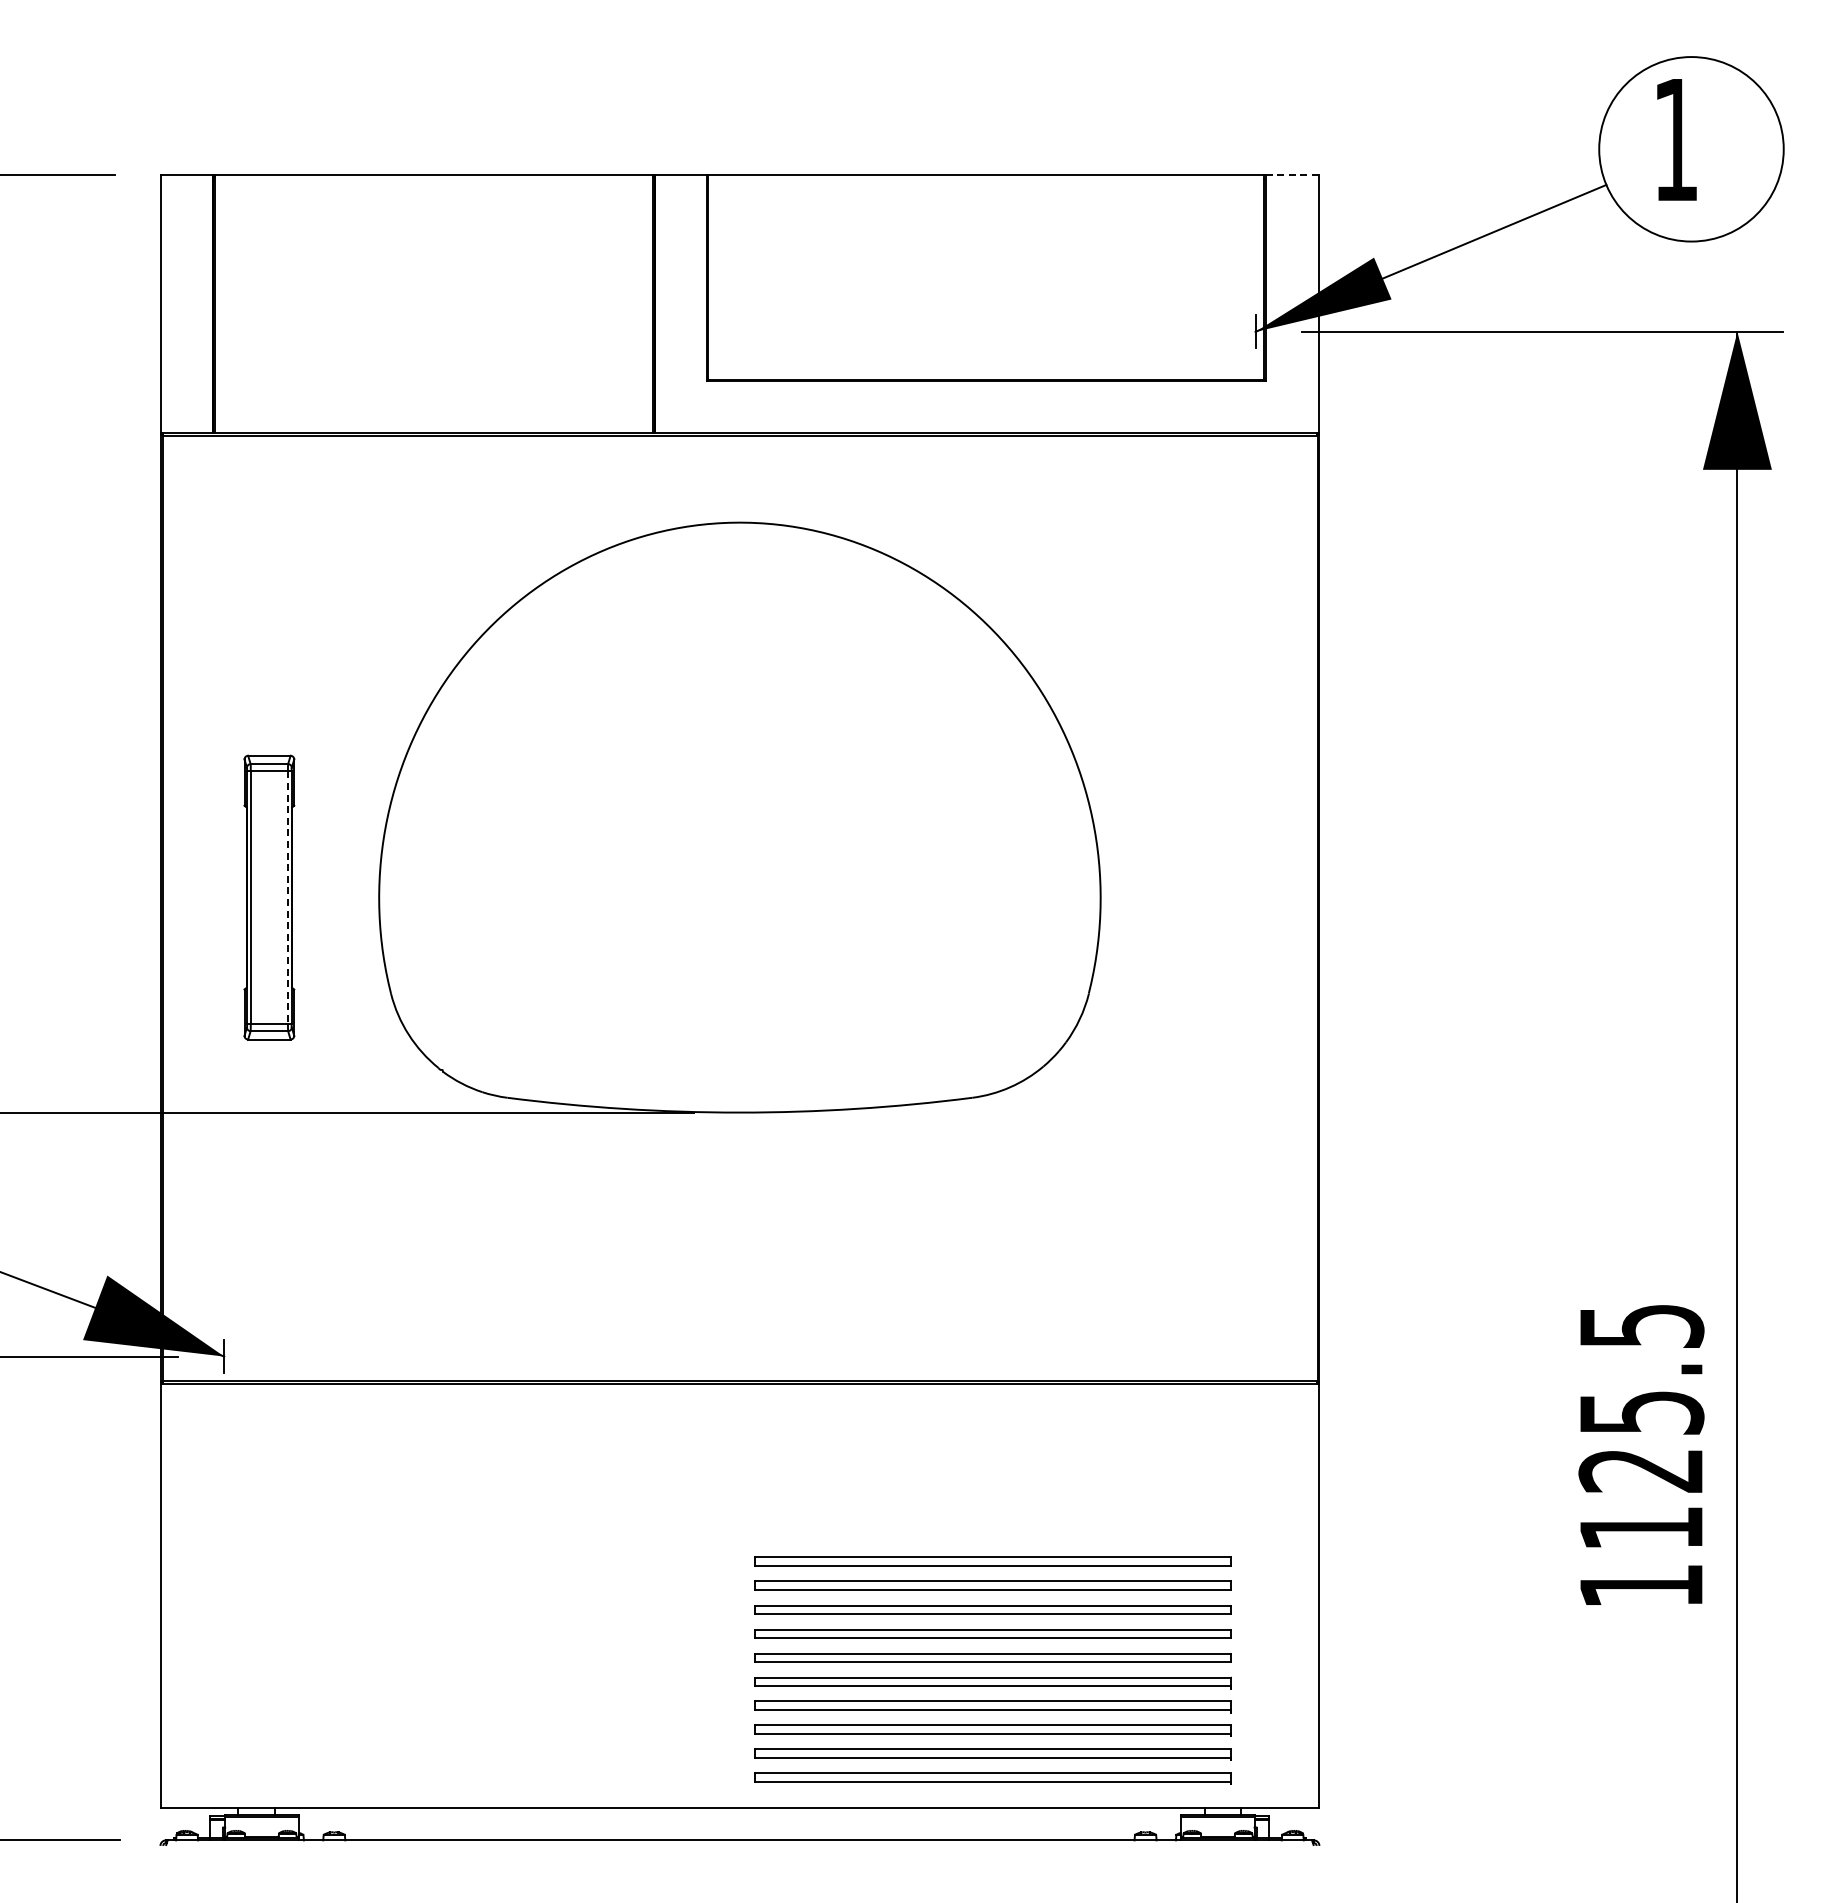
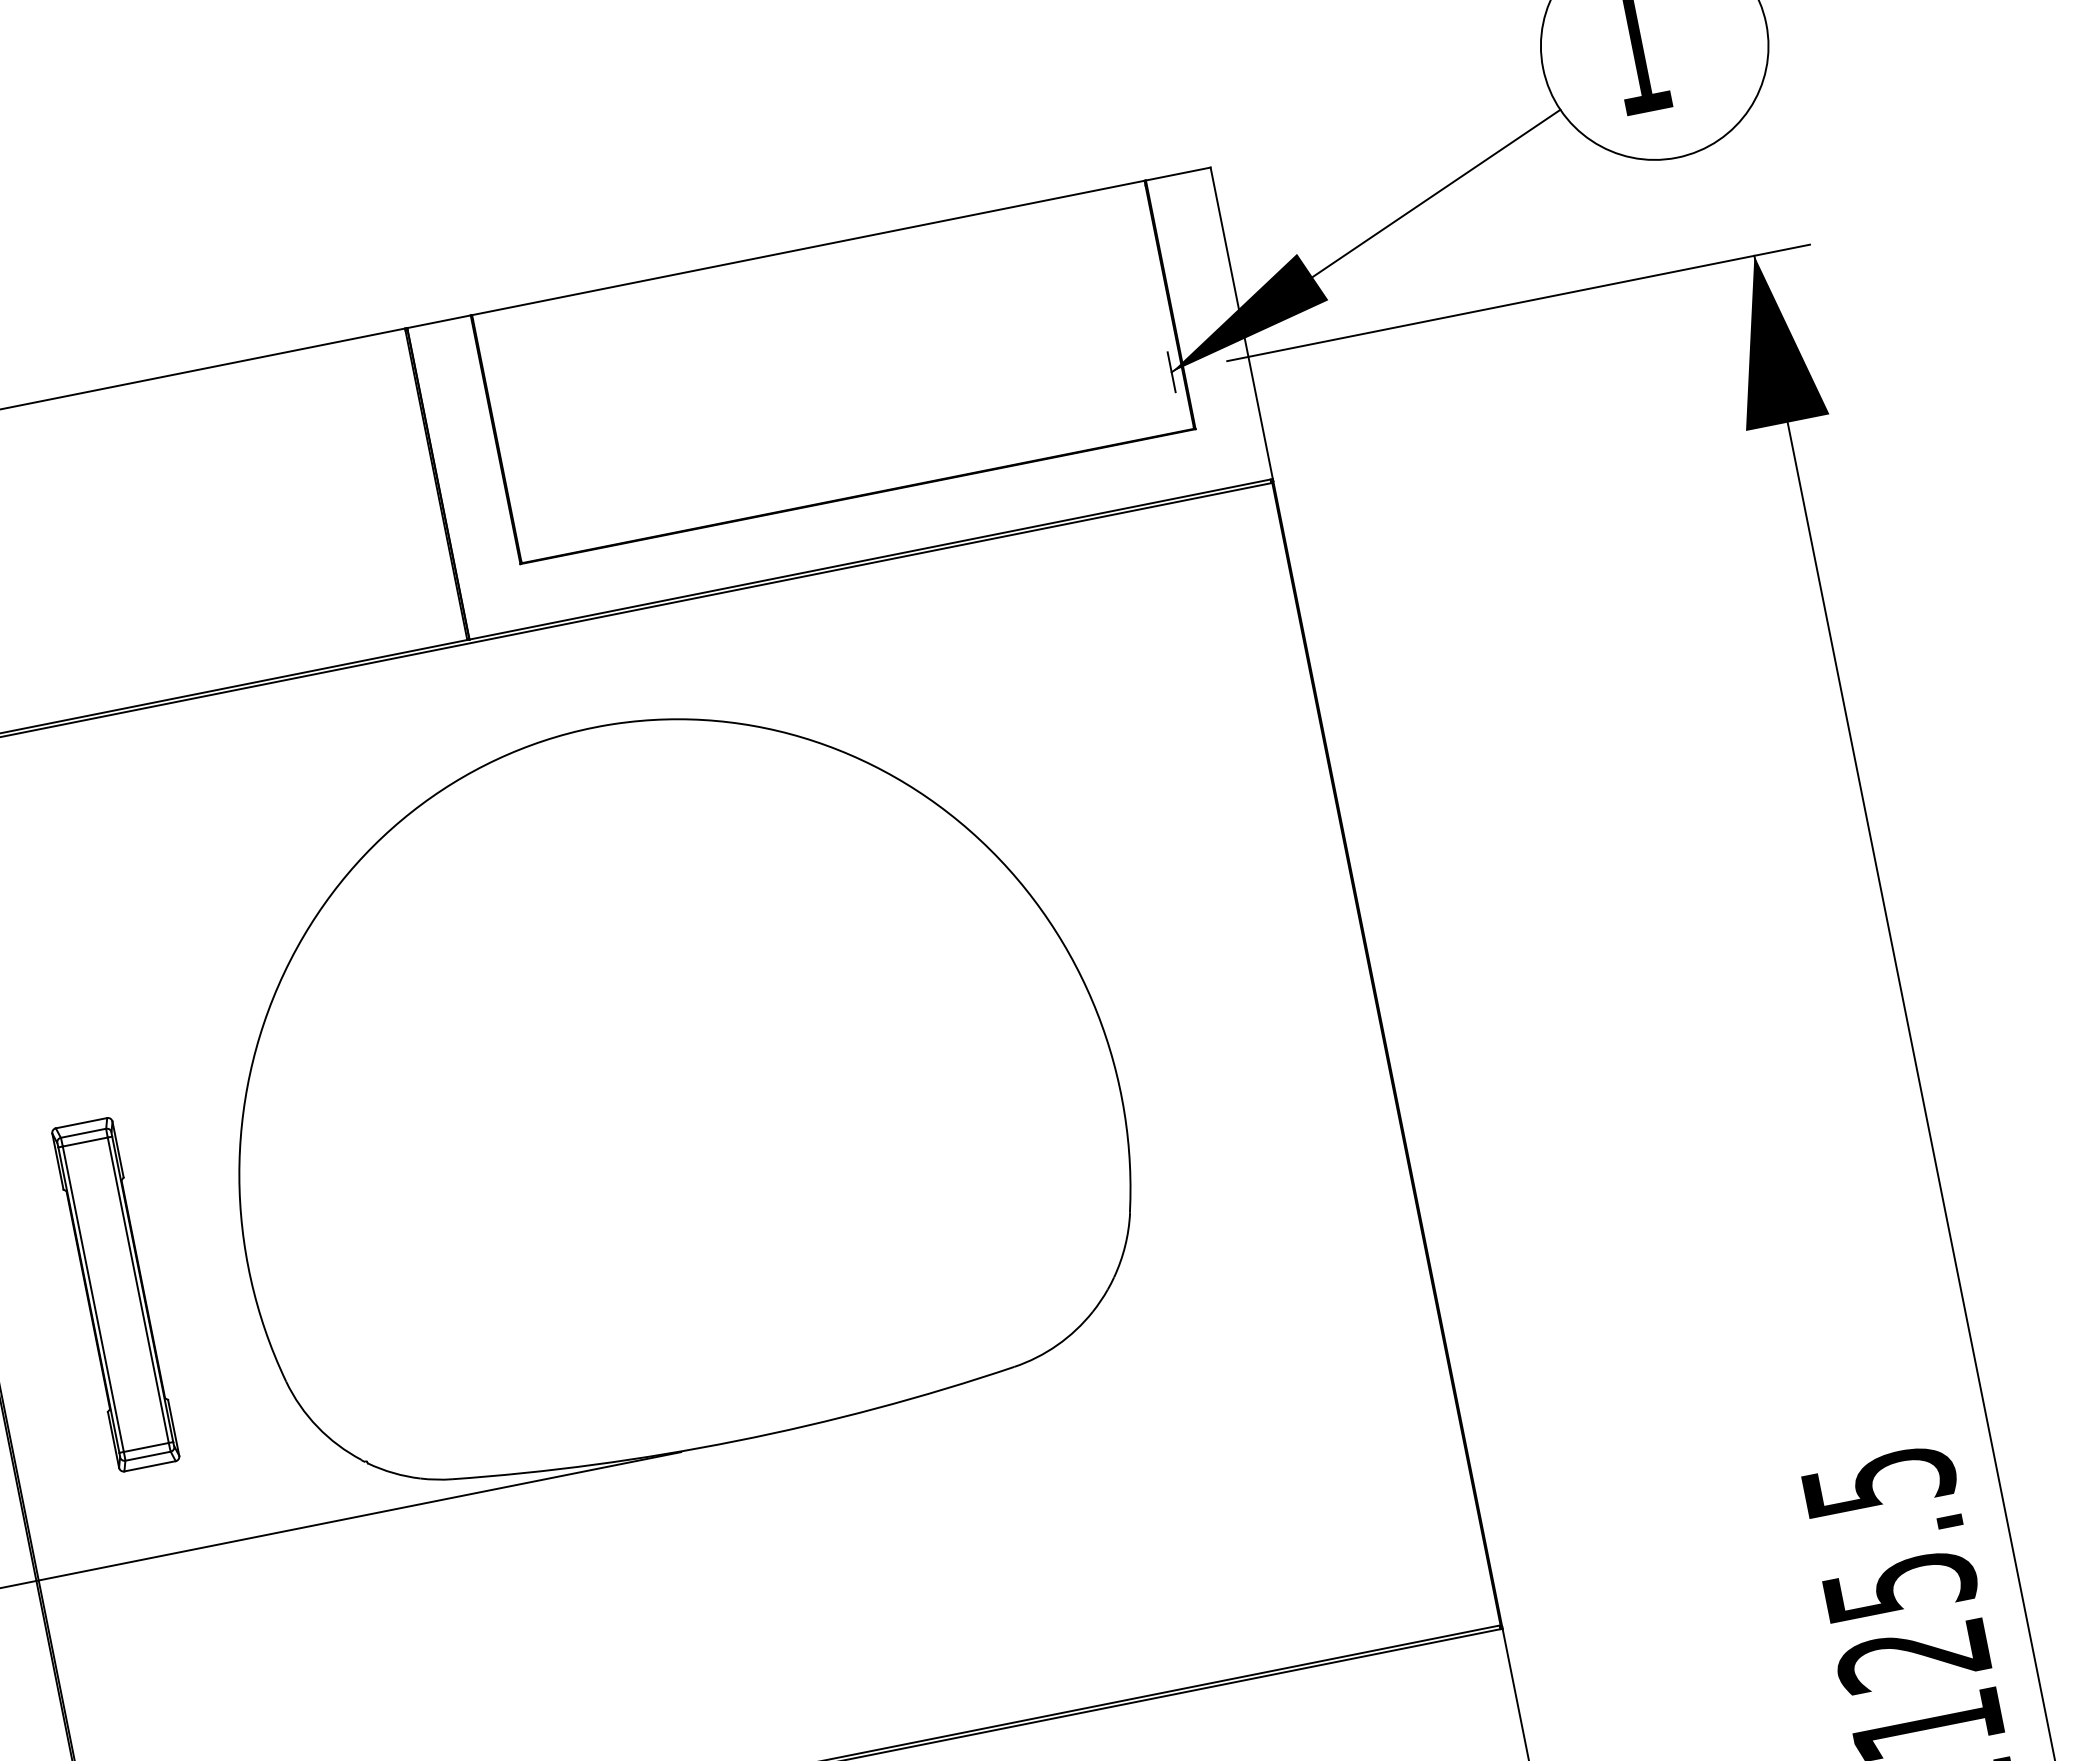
line: (1292, 175) -> (1178, 174), dashed -> solid
line: (287, 898) -> (137, 1291), dashed -> solid

